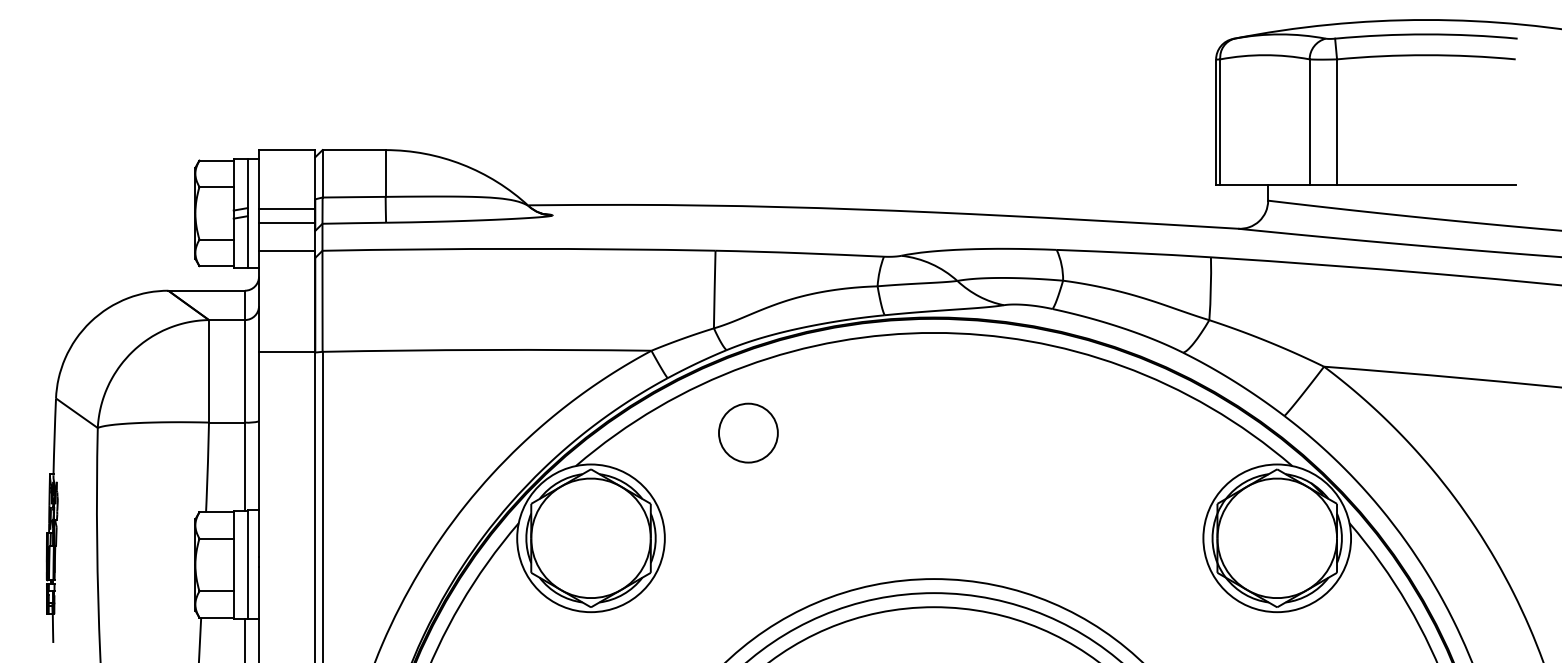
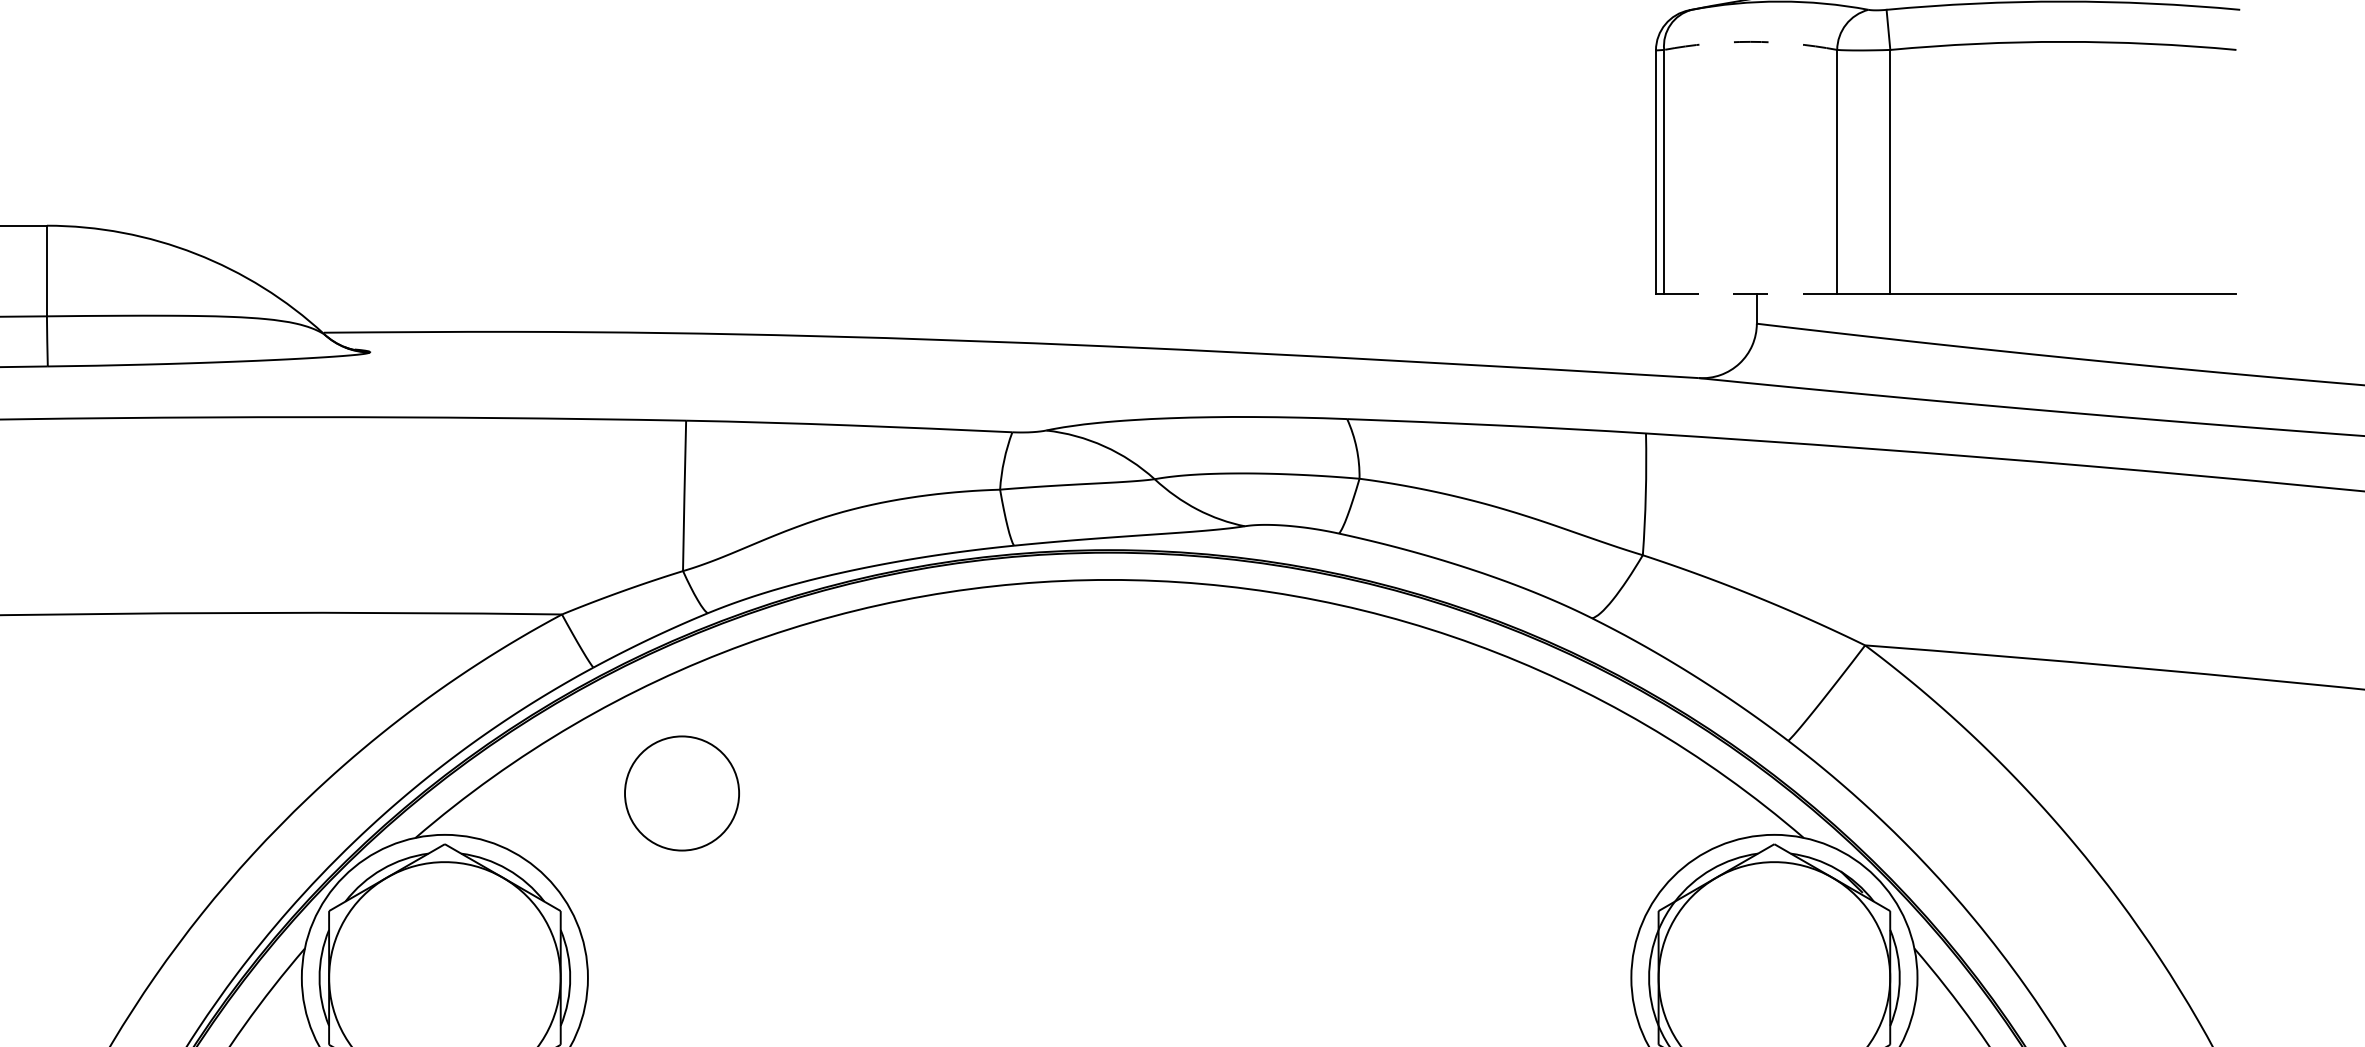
arc: (1265, 55) -> (1751, 42), solid -> dashed
line: (1264, 185) -> (1749, 294), solid -> dashed
circle: (748, 432) -> (682, 792), moved

